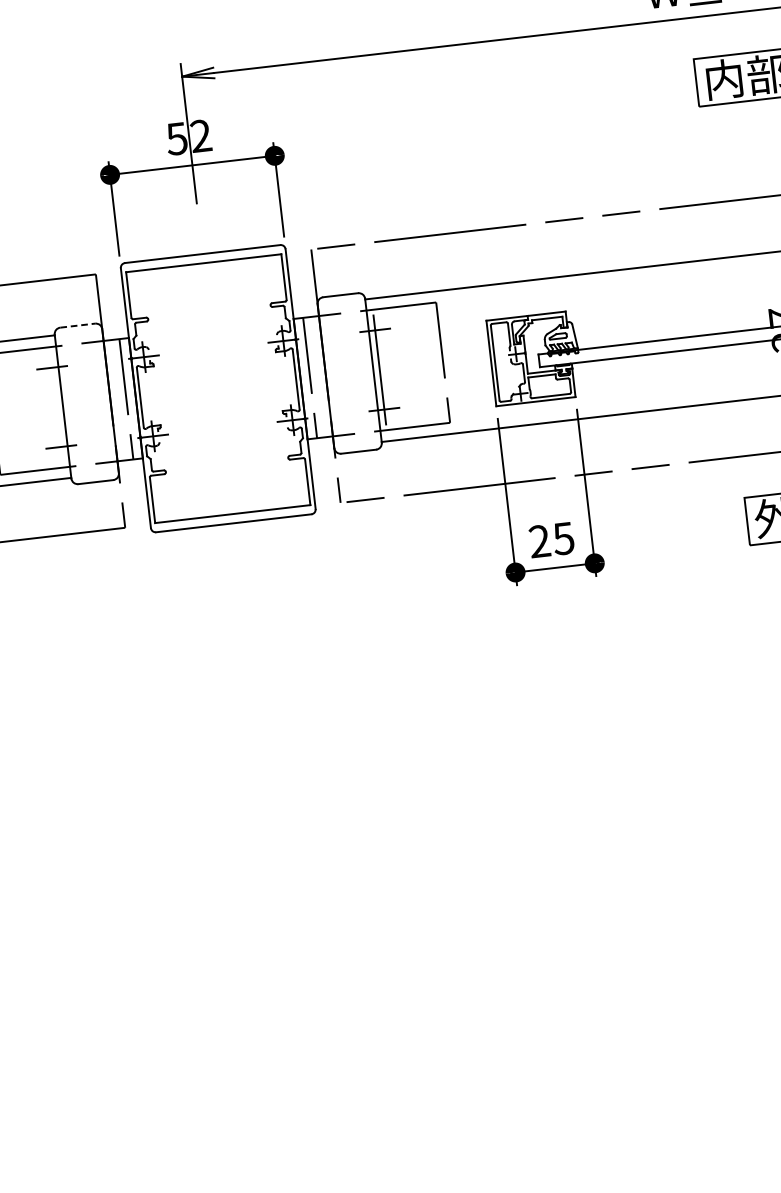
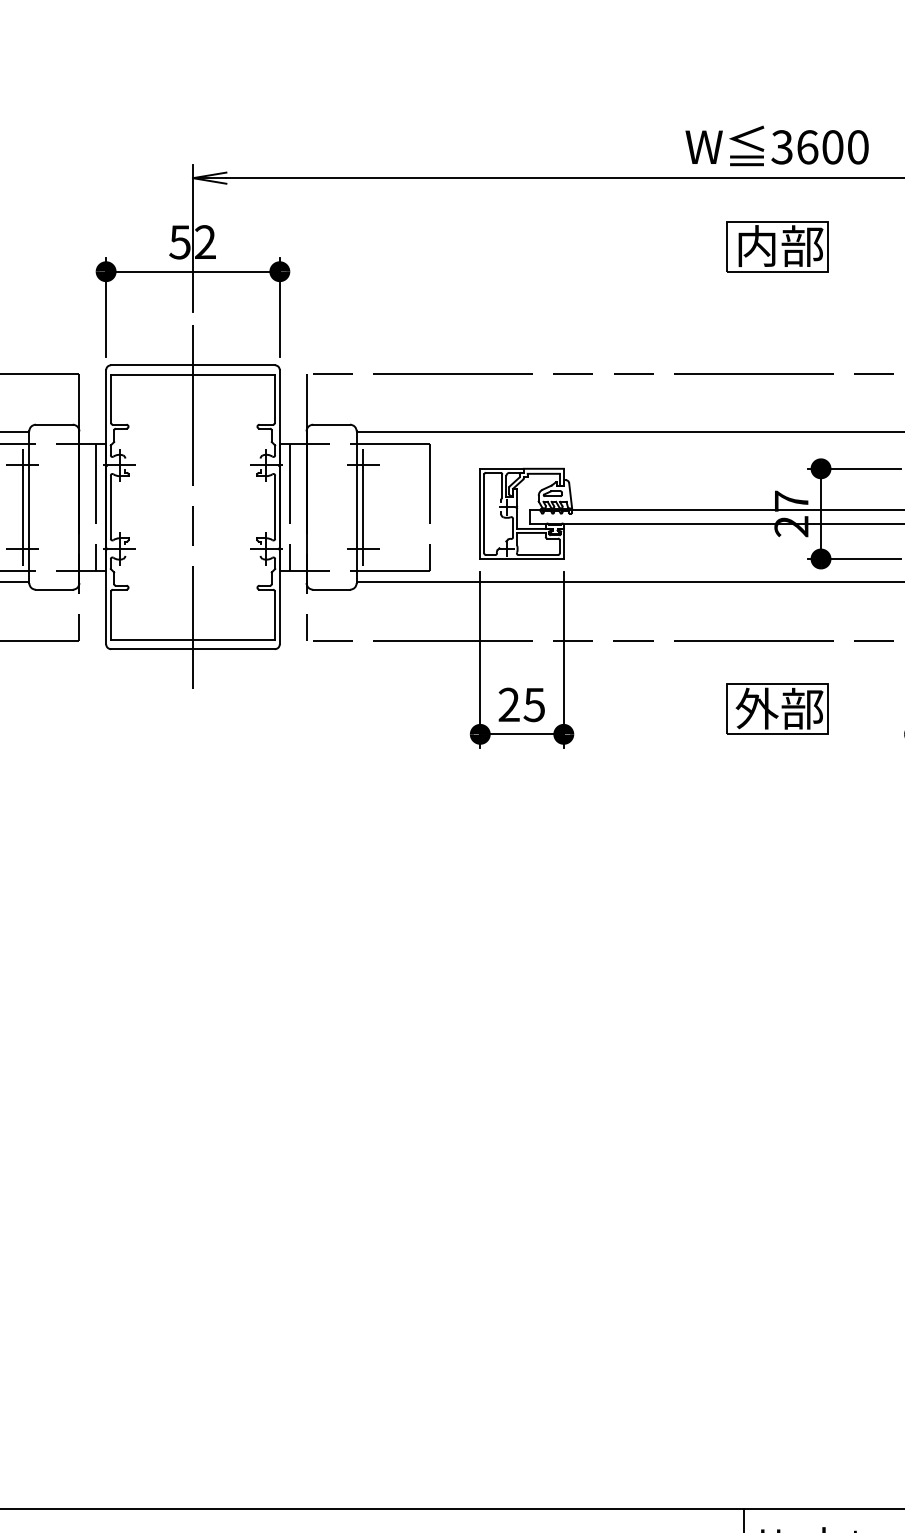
line: (77, 325) -> (54, 424), dashed -> solid
line: (217, 388) -> (192, 507), added
line: (56, 406) -> (22, 506), added

